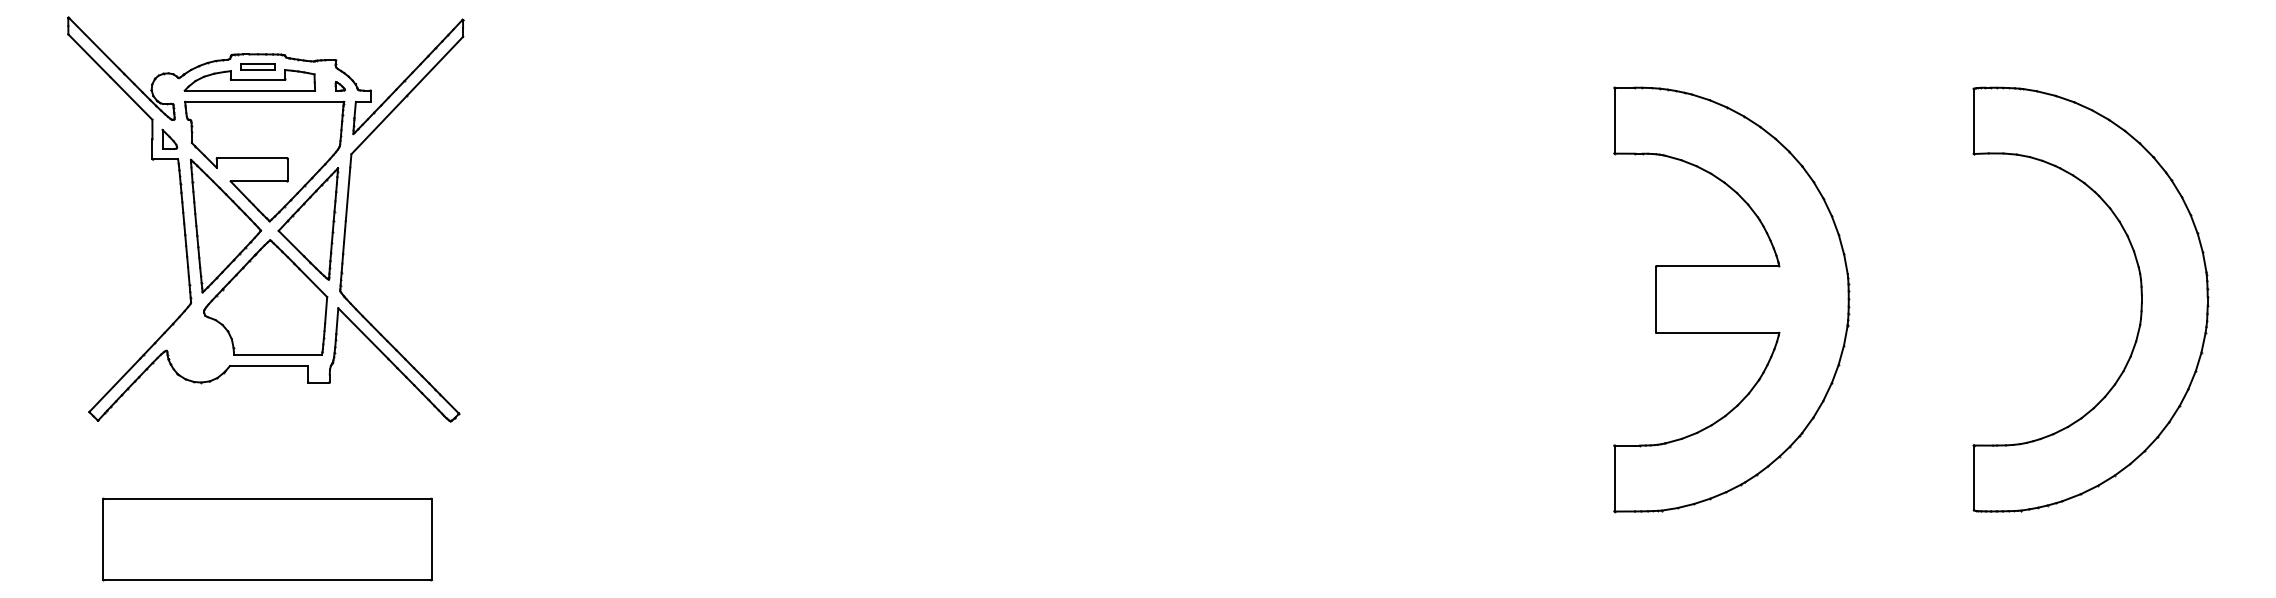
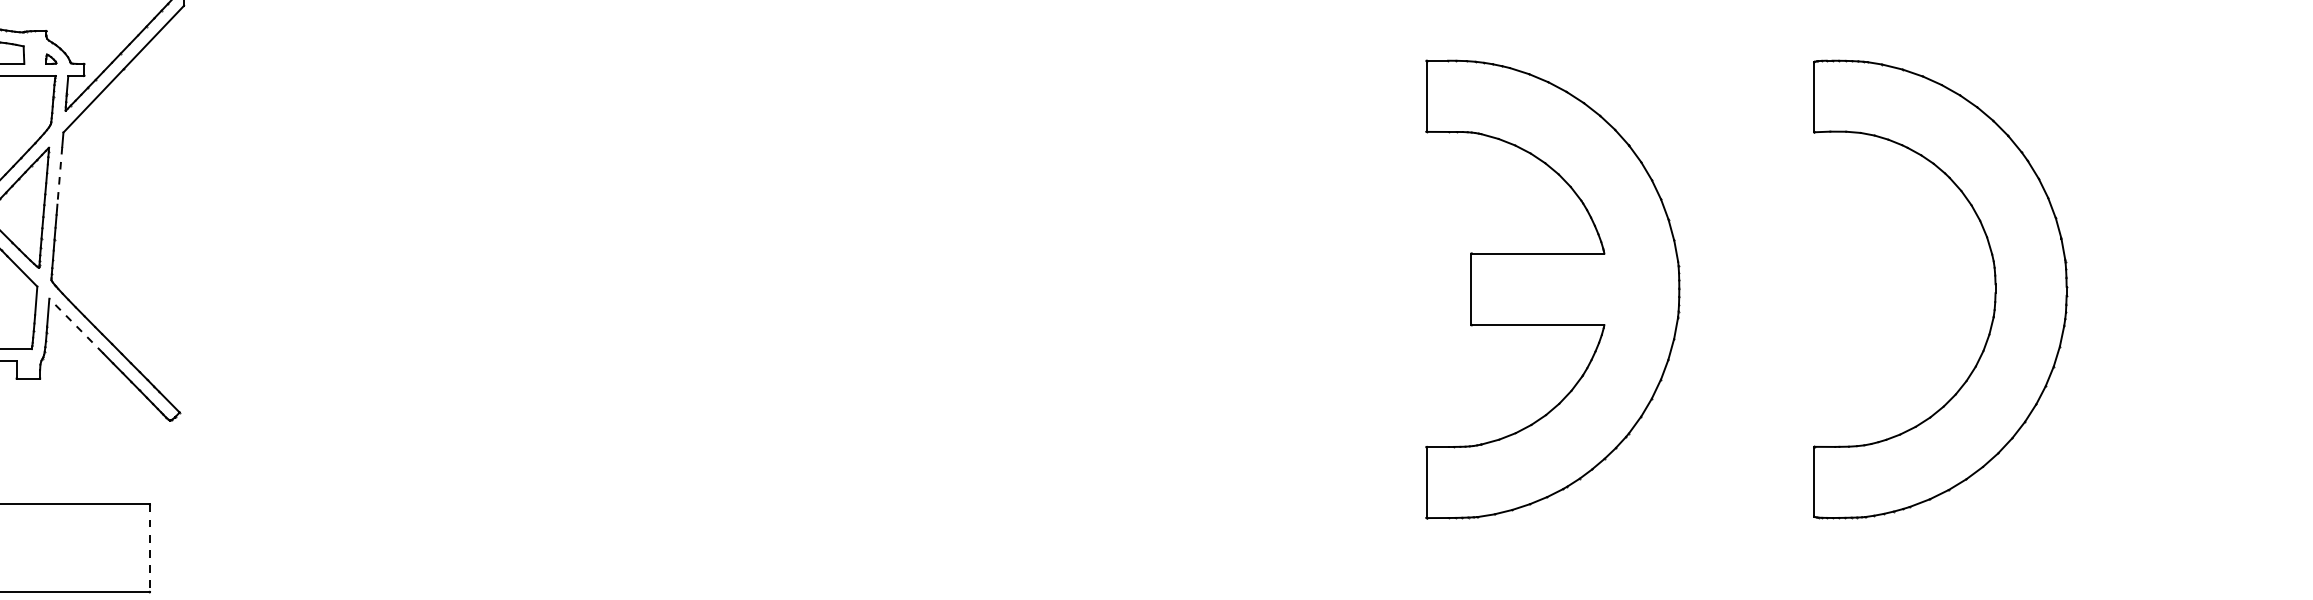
line: (348, 194) -> (60, 175), solid -> dashed
line: (363, 333) -> (76, 325), solid -> dashed
line: (431, 540) -> (149, 549), solid -> dashed

